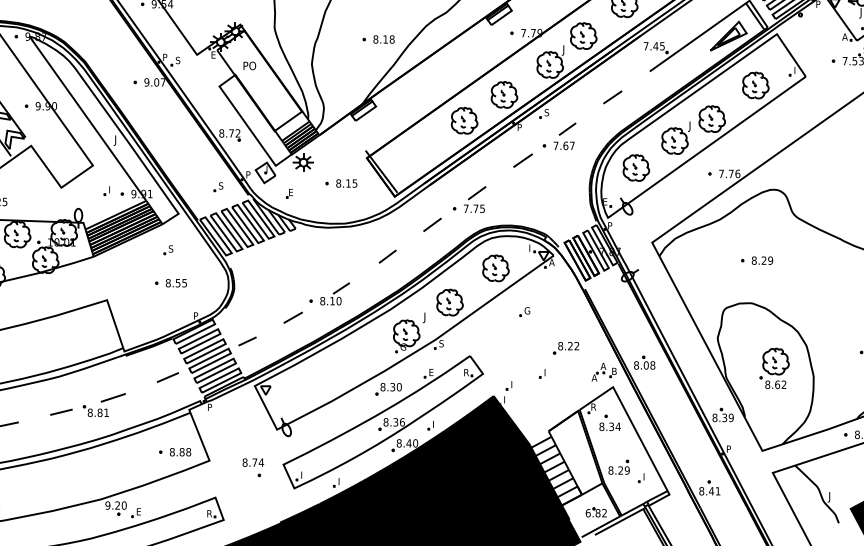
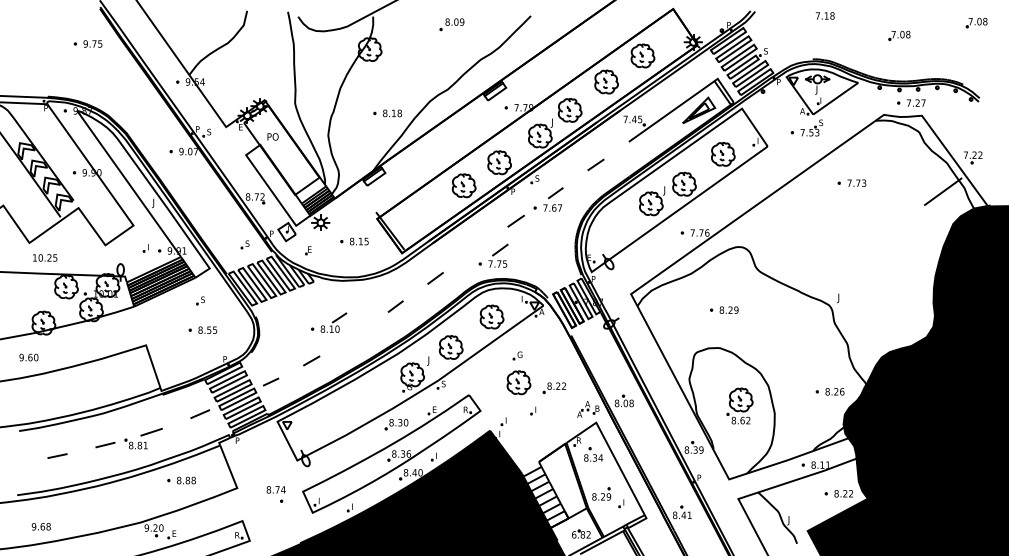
part: (635, 167) -> (518, 382), moved
part: (469, 199) -> (493, 255), moved
part: (330, 293) -> (329, 322), moved
part: (174, 452) -> (181, 480), moved

